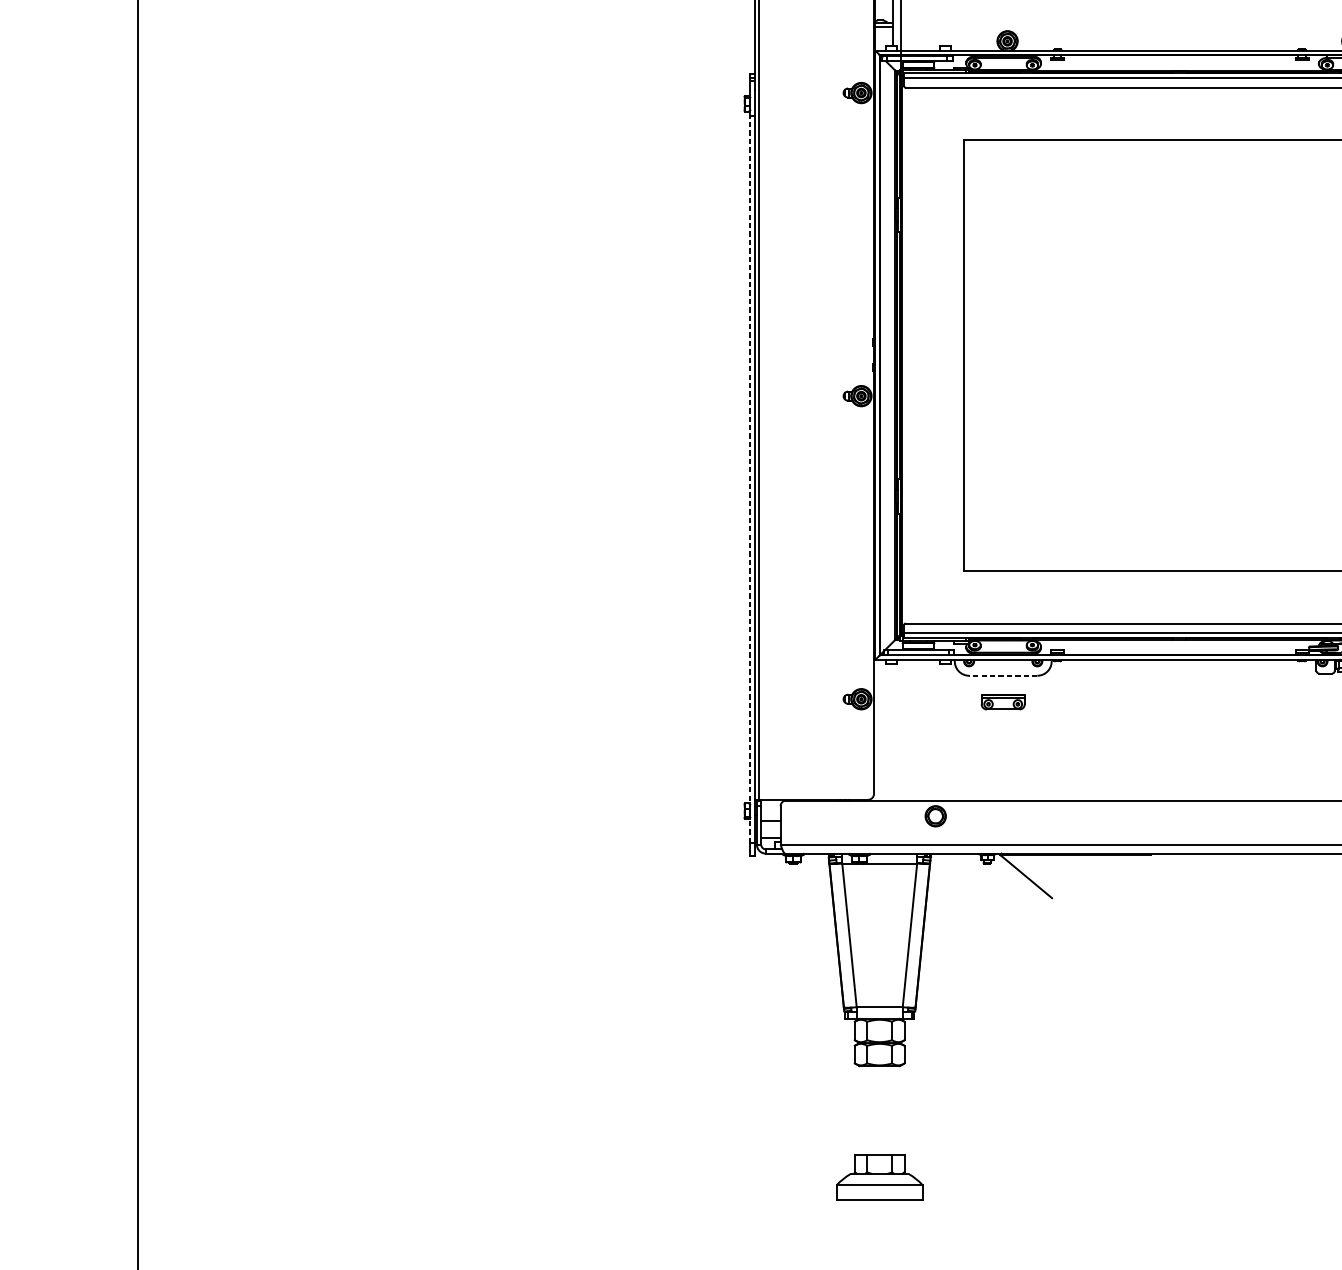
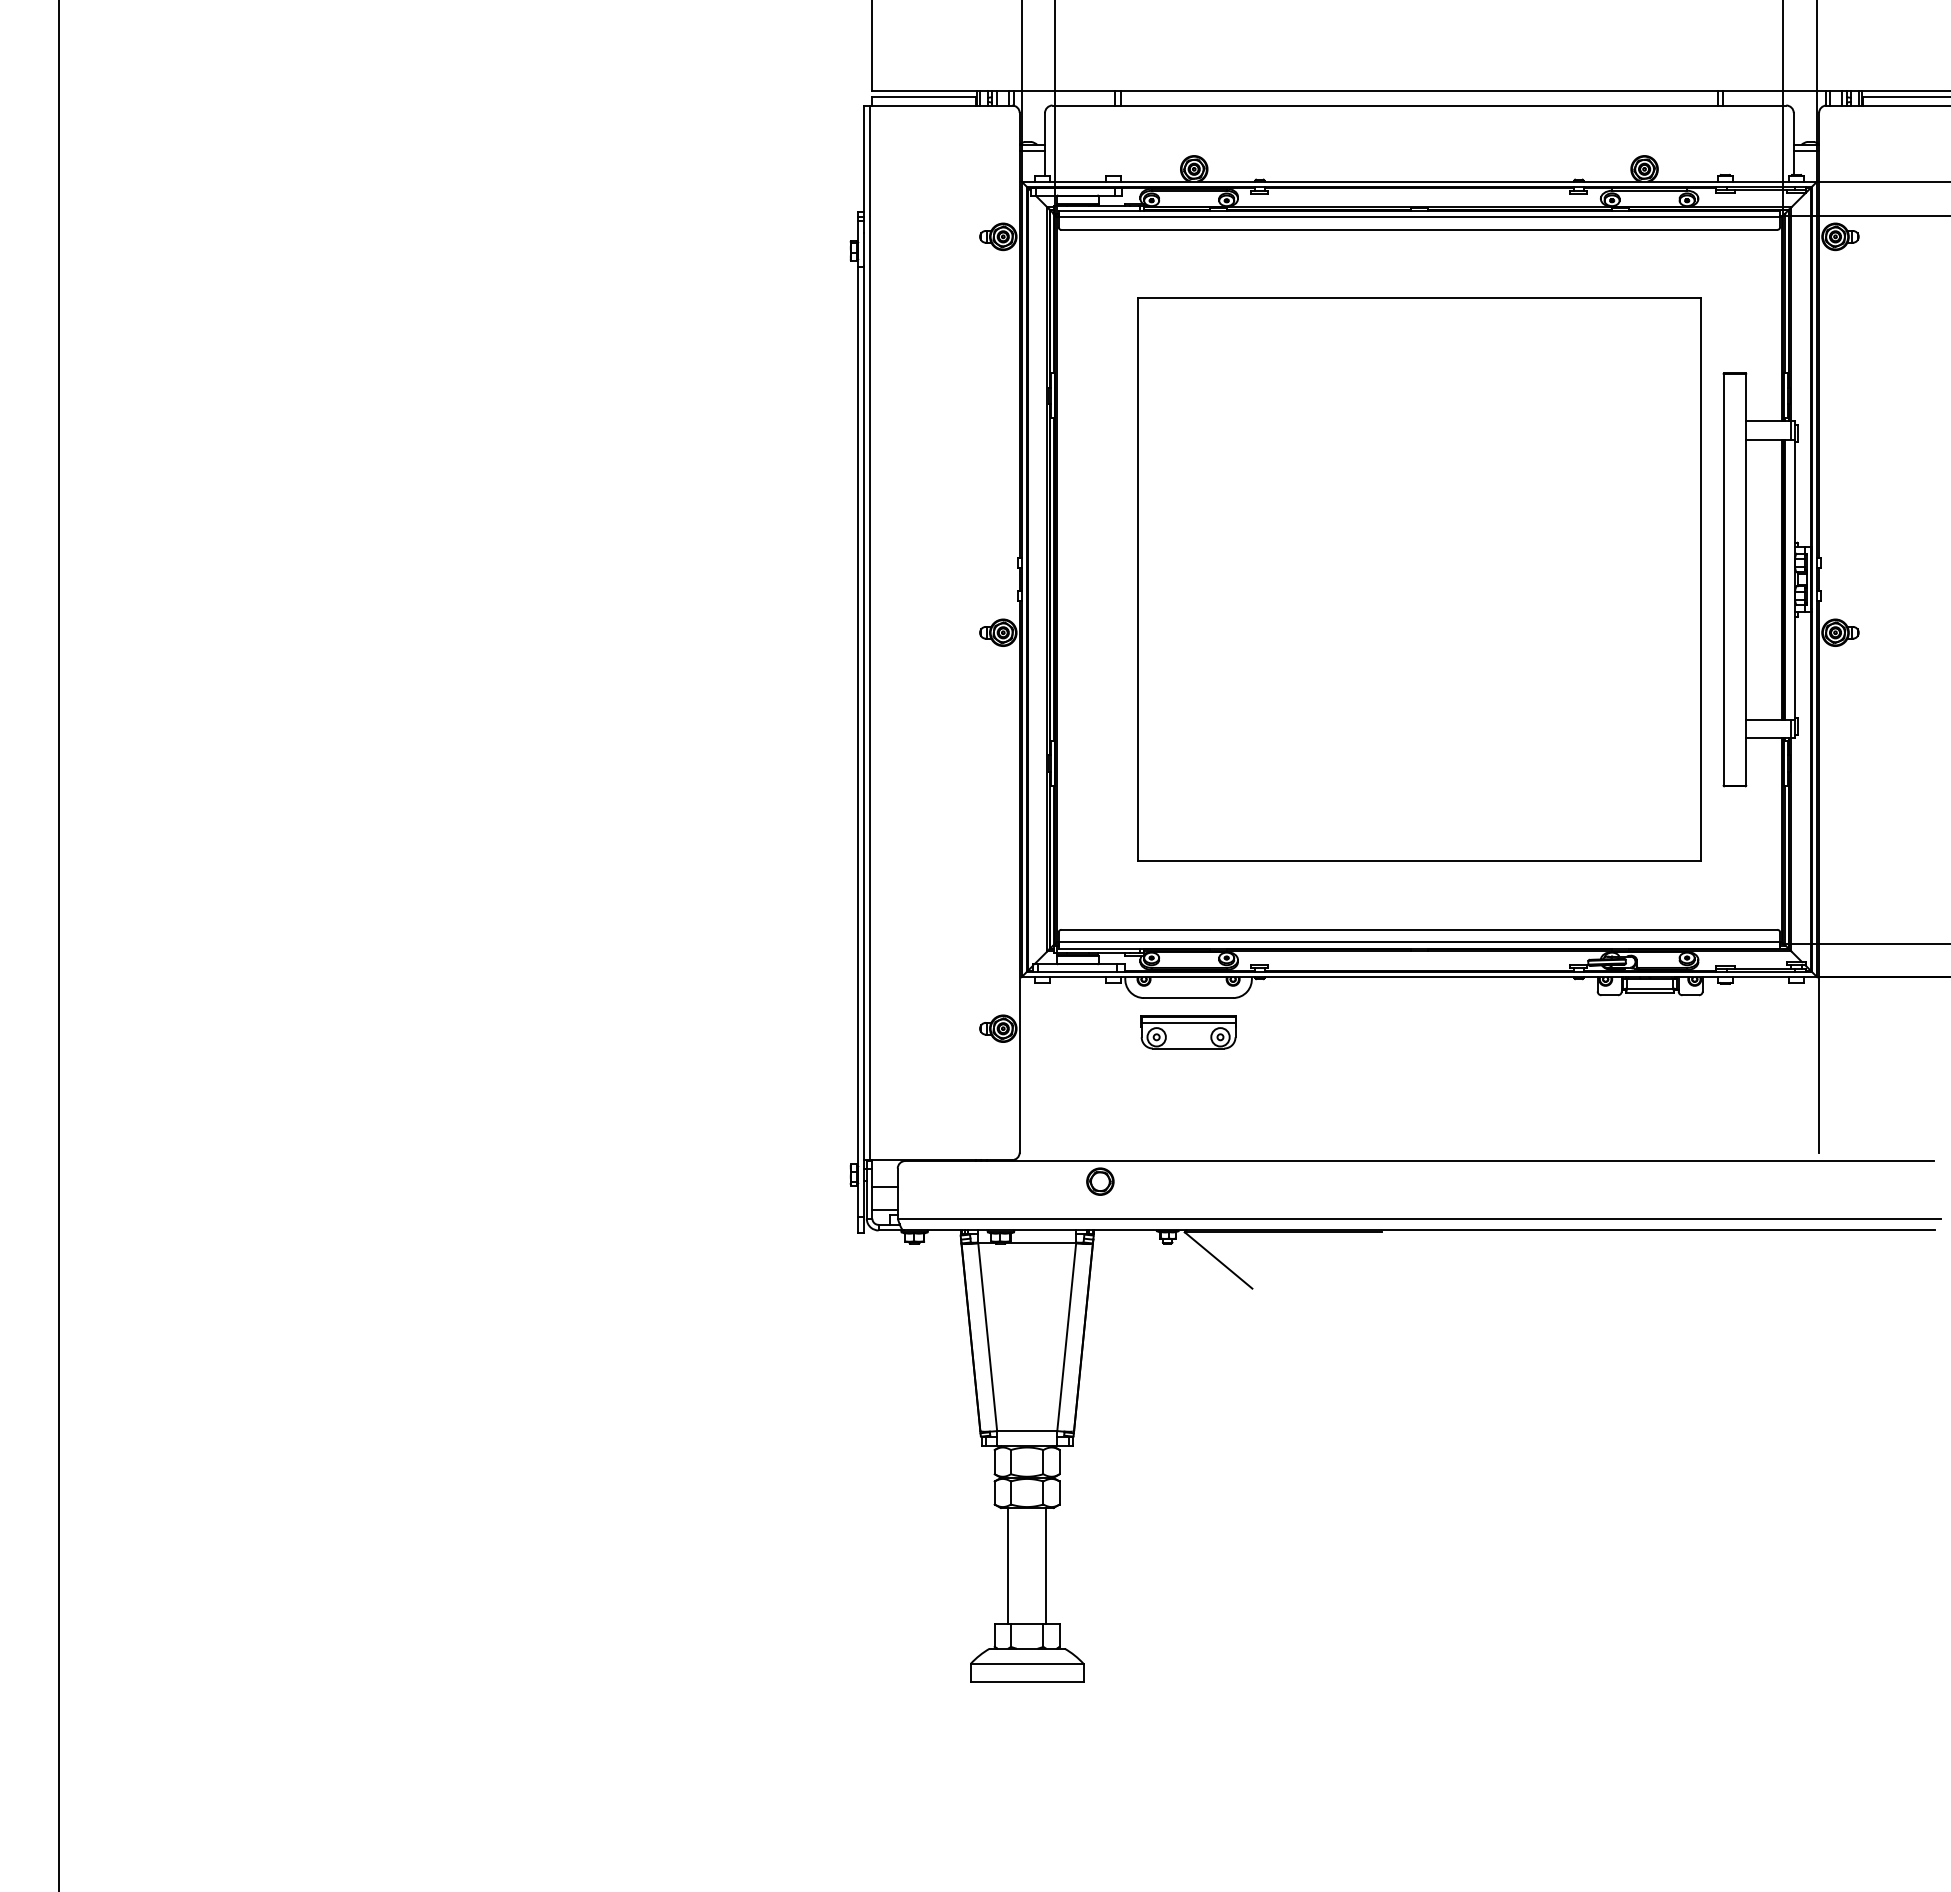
line: (750, 479) -> (858, 741), dashed -> solid
line: (1003, 676) -> (1188, 998), dashed -> solid
part: (1003, 702) -> (1188, 1032), size x1.67
line: (865, 1110) -> (1008, 1566), added
line: (893, 1110) -> (1045, 1566), added

